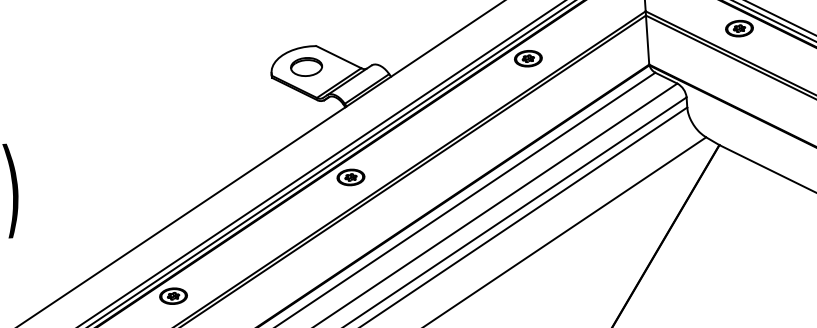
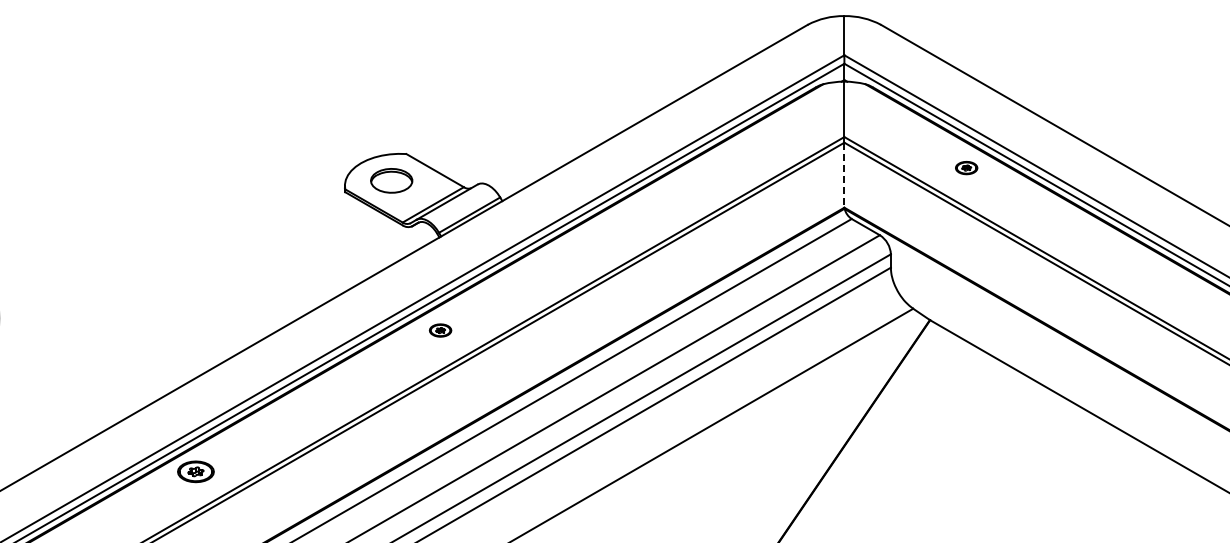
part: (739, 28) -> (966, 167), size x0.6
line: (647, 40) -> (844, 175), solid -> dashed
part: (528, 58) -> (685, 189), removed
part: (350, 177) -> (440, 330), size x0.6

